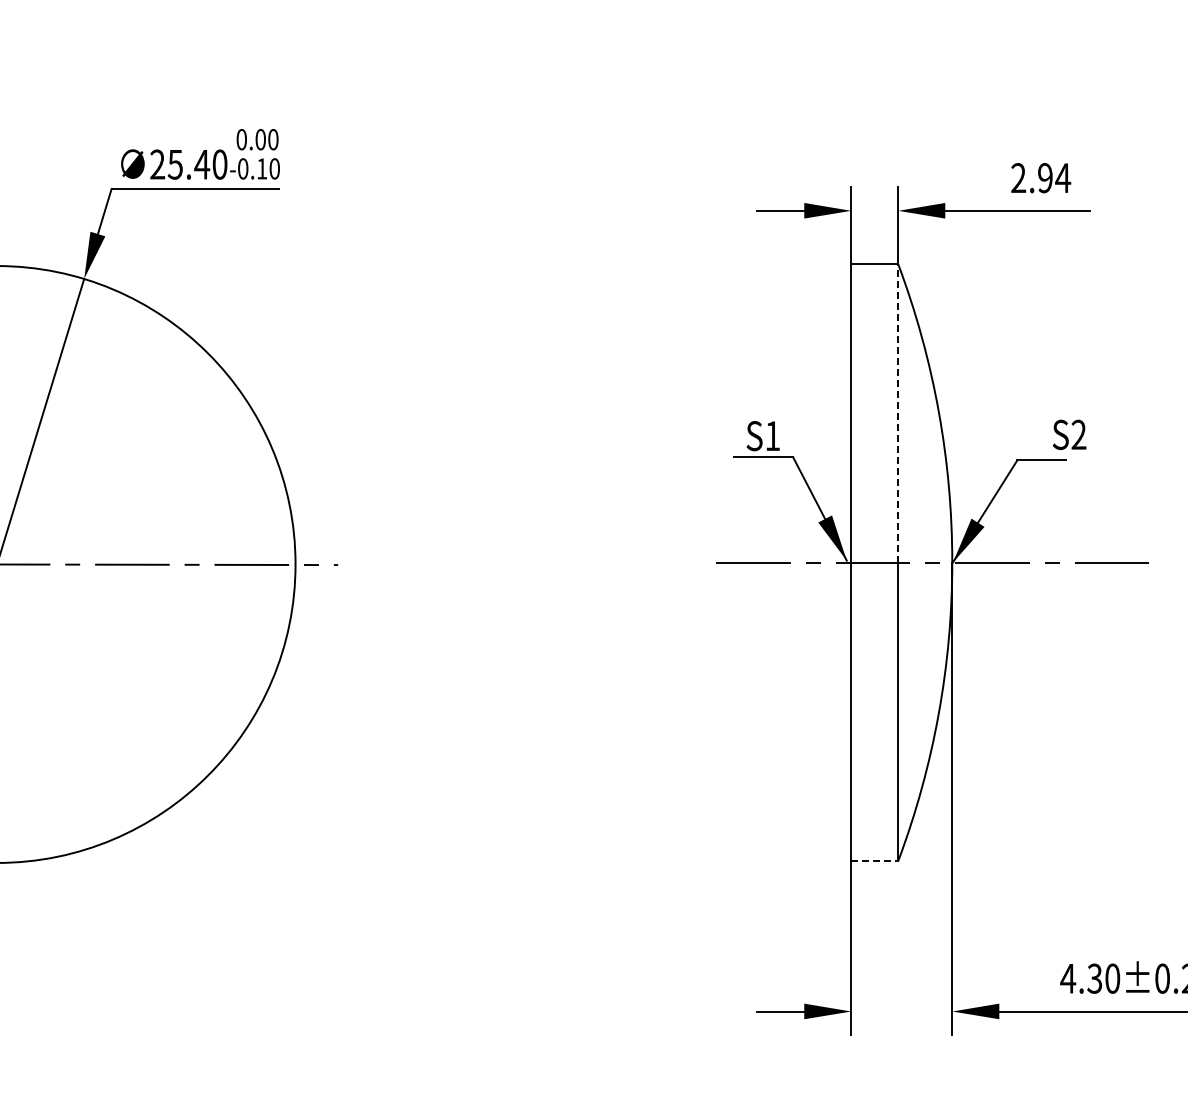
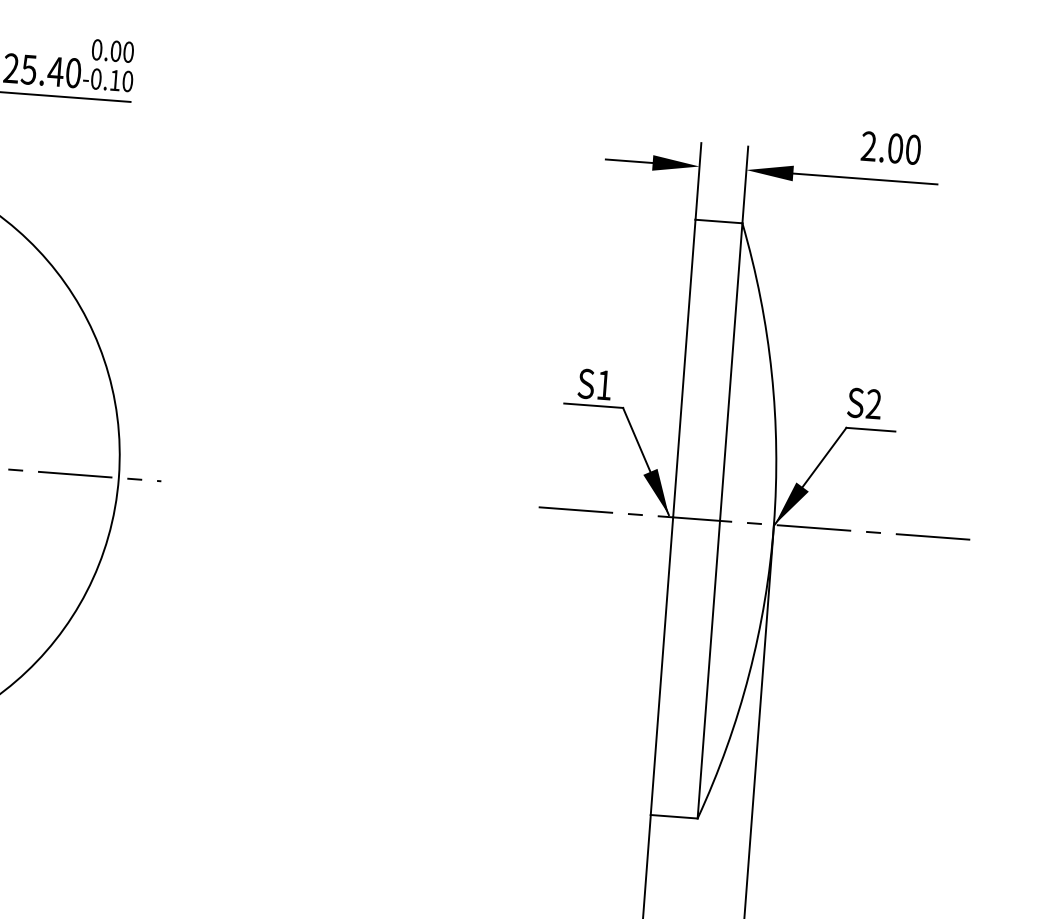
text: (1054, 178) -> (904, 149), 2.94 -> 2.00
line: (898, 412) -> (731, 371), dashed -> solid
text: (1069, 434) -> (864, 403), moved
line: (874, 861) -> (673, 817), dashed -> solid

